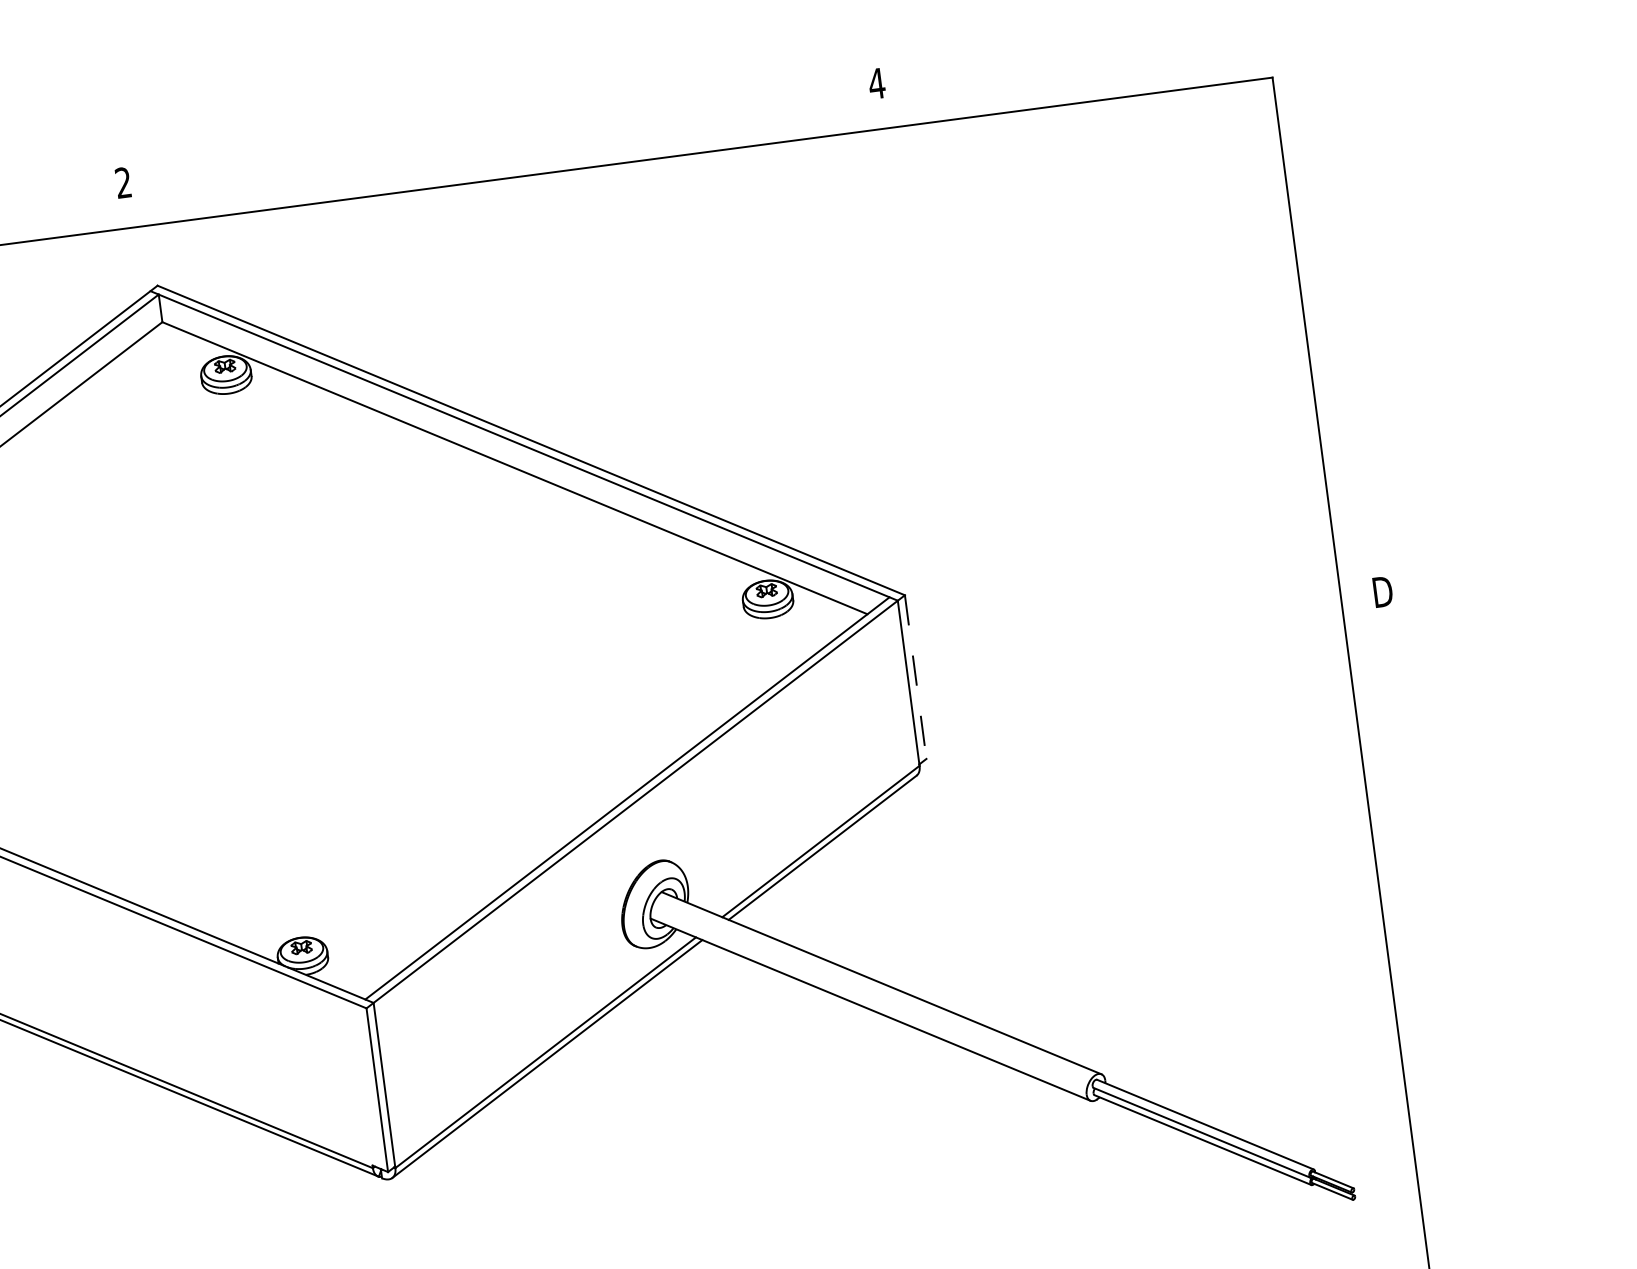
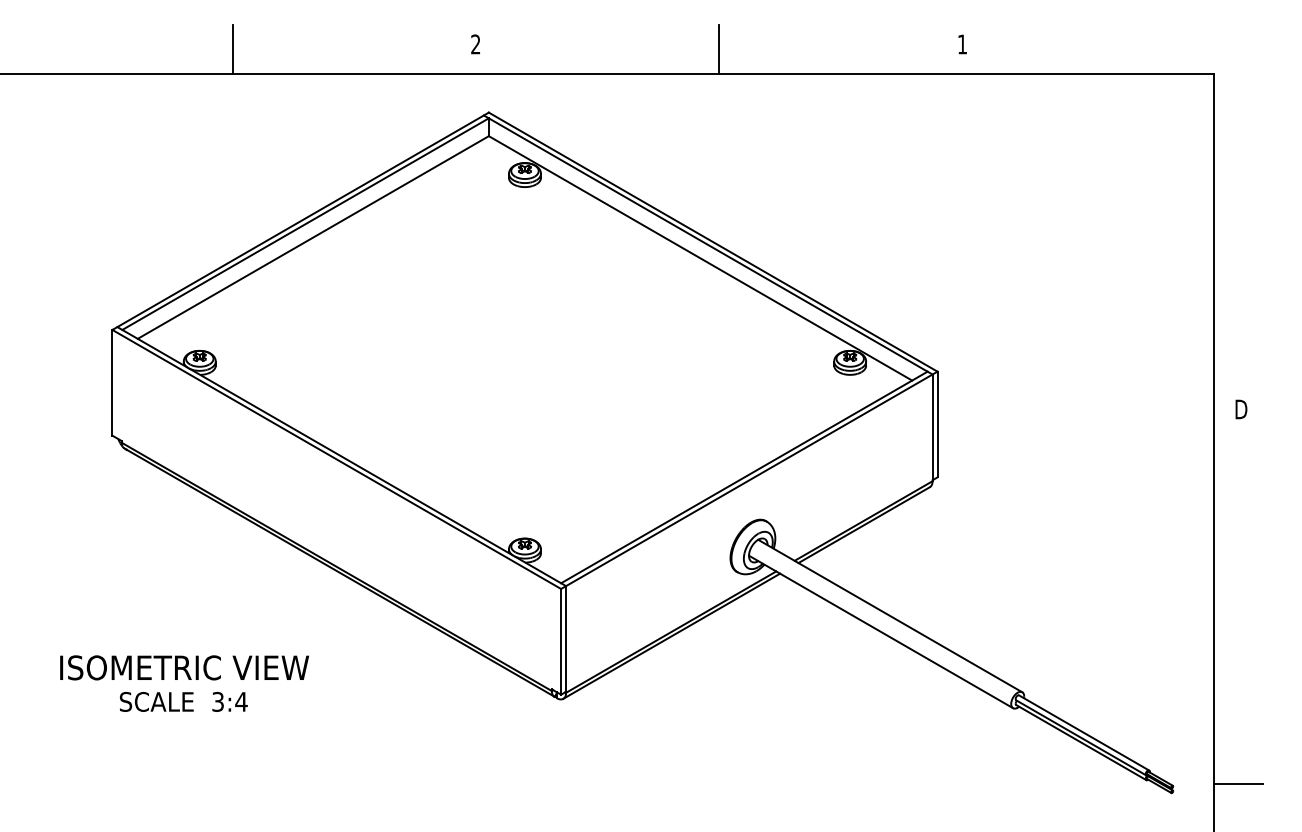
text: (876, 83) -> (962, 44), 4 -> 1
line: (501, 141) -> (719, 49), added
line: (915, 677) -> (937, 424), dashed -> solid
line: (1454, 1172) -> (1238, 784), added

